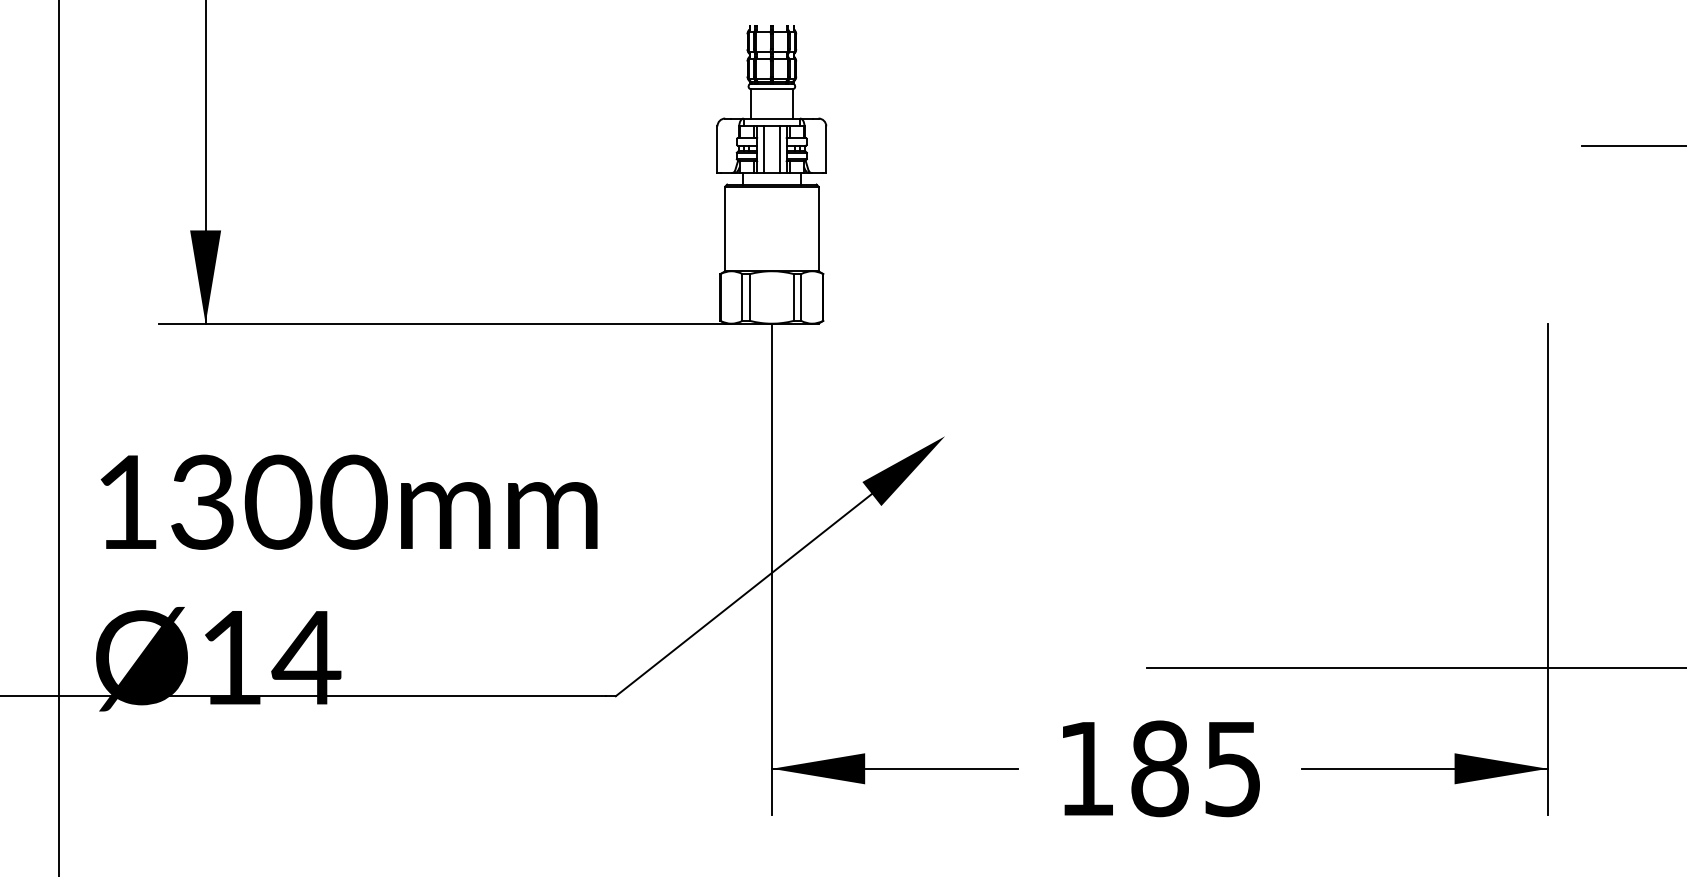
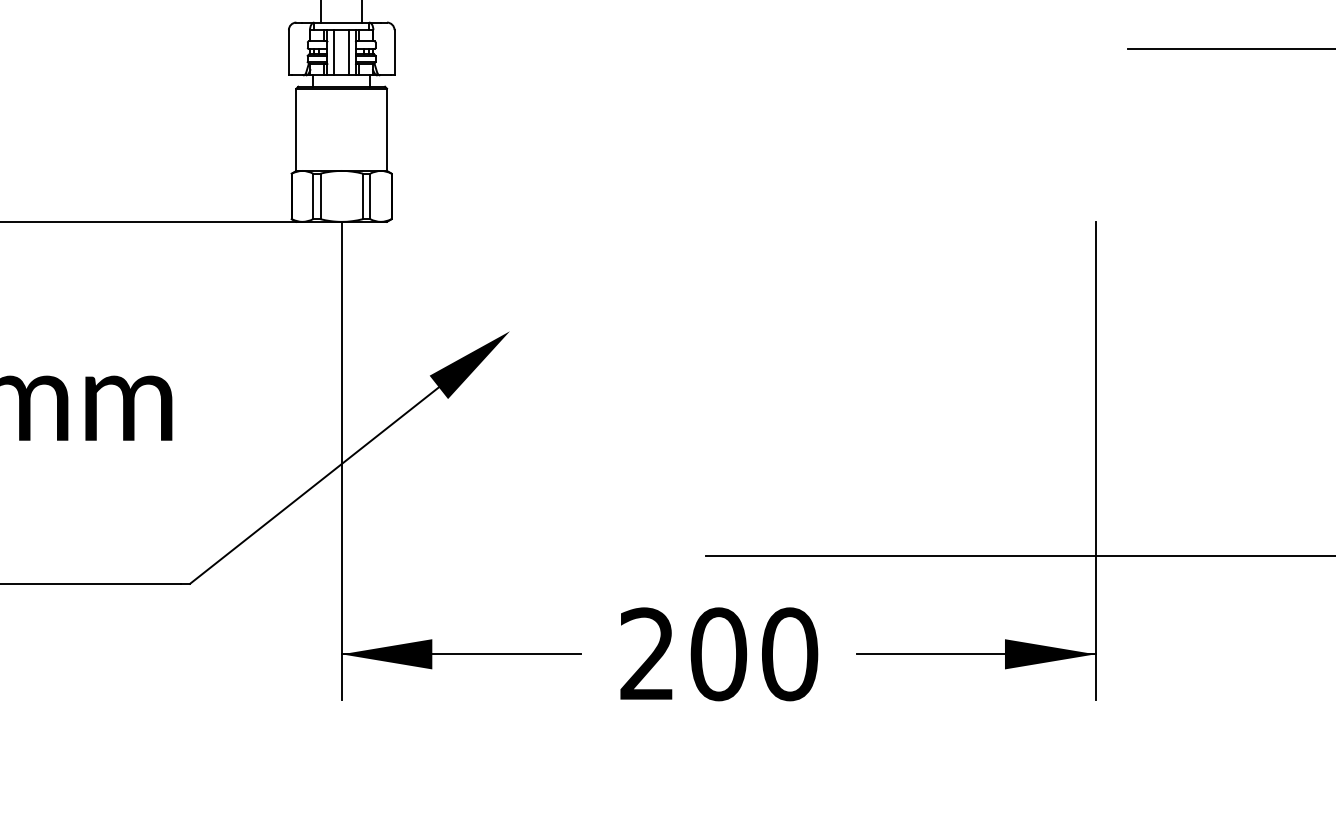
text: (1160, 768) -> (719, 654), 185 -> 200

